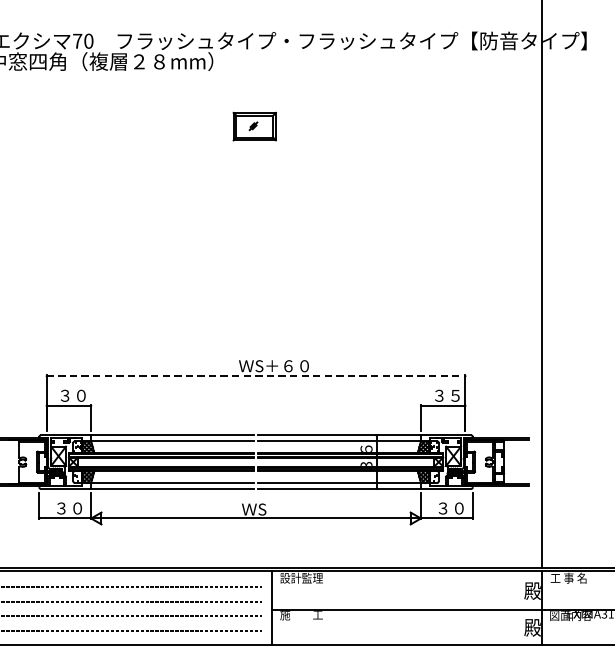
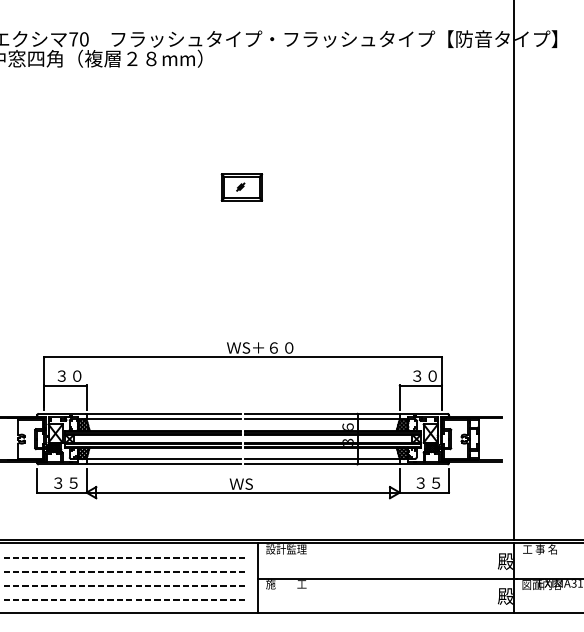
part: (254, 126) -> (241, 187), moved
line: (256, 376) -> (243, 357), dashed -> solid
text: (455, 395) -> (432, 375), ３５ -> ３０
text: (77, 507) -> (73, 482), ３０ -> ３５
text: (459, 507) -> (436, 482), ３０ -> ３５

